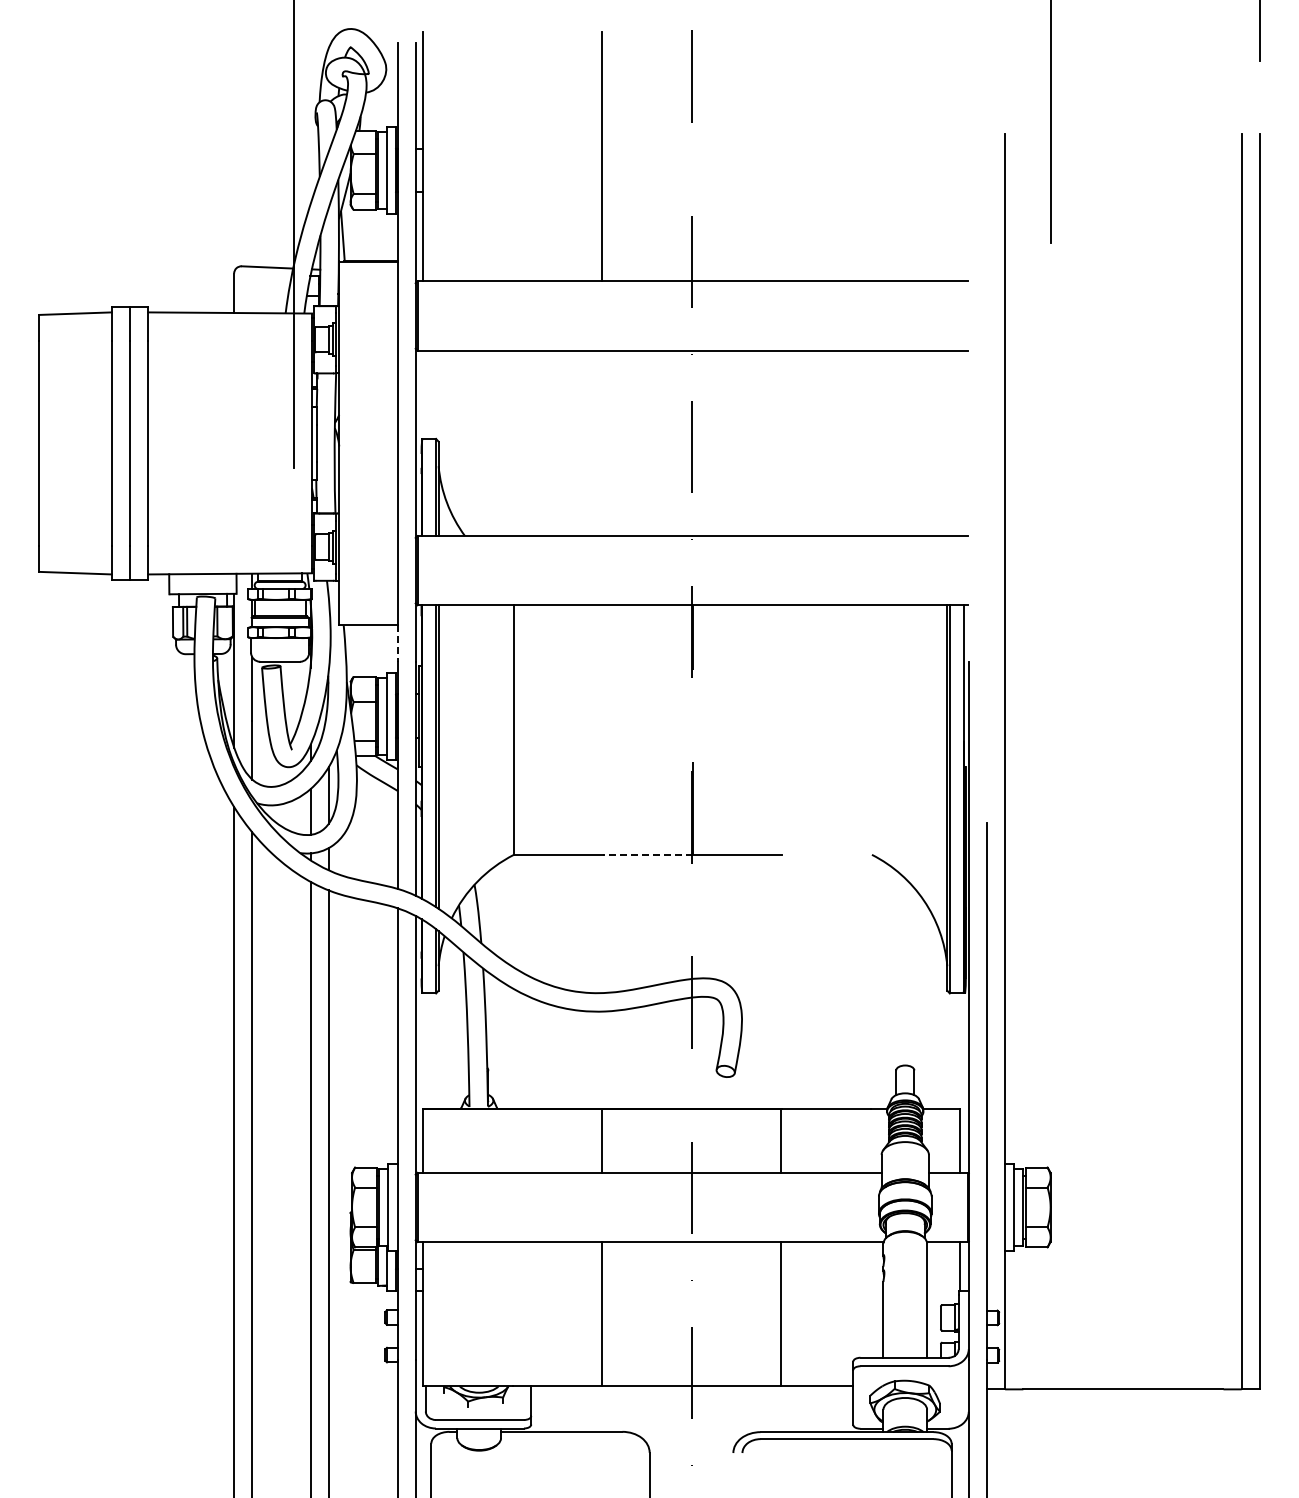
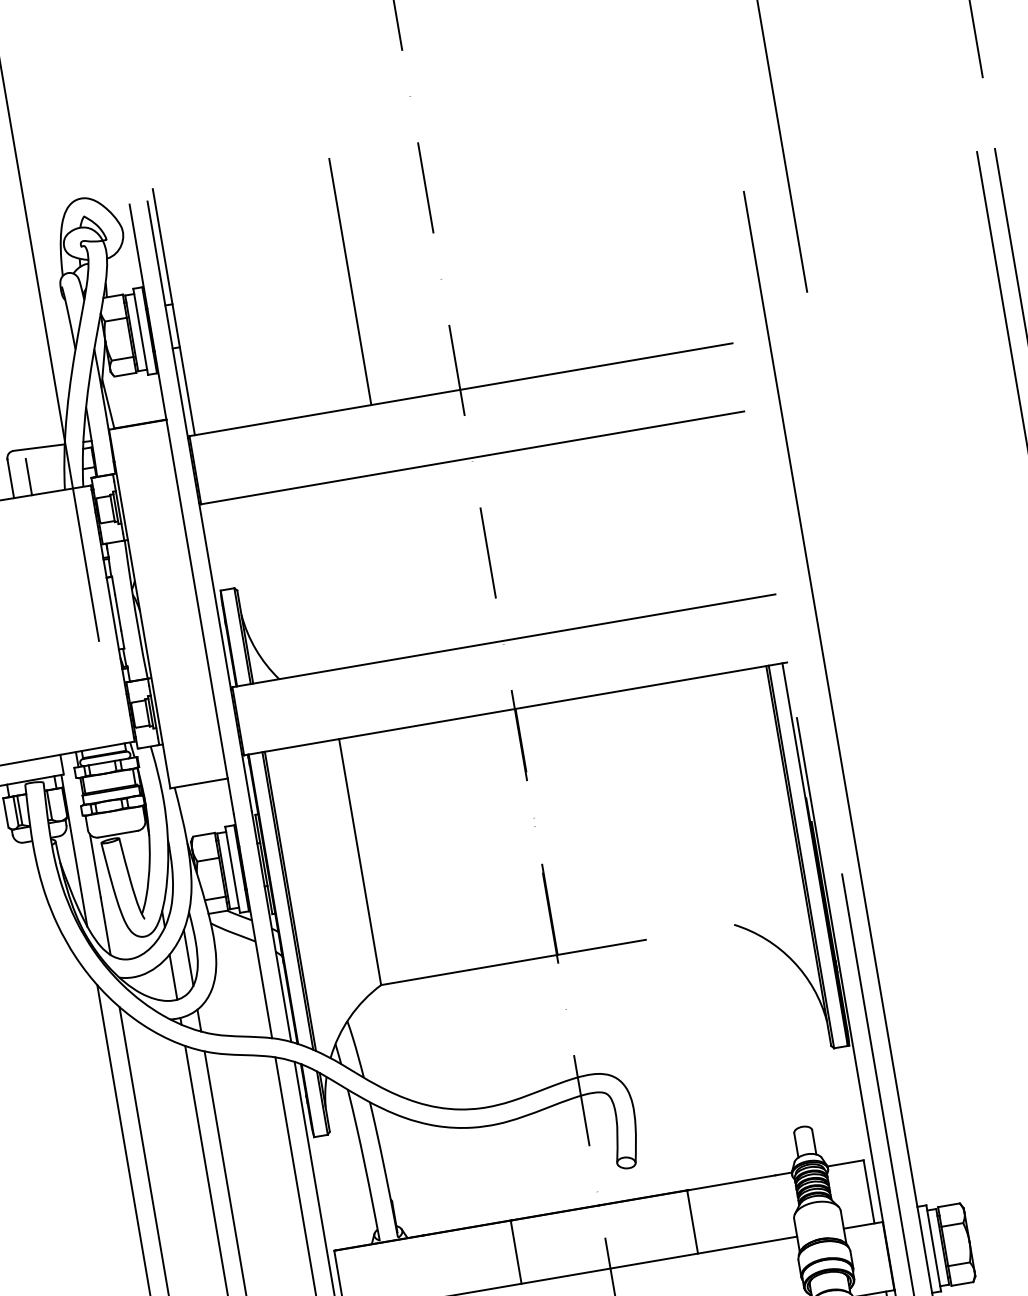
line: (252, 294) -> (29, 476), added
line: (397, 644) -> (230, 797), dashed -> solid
line: (648, 854) -> (513, 962), dashed -> solid

